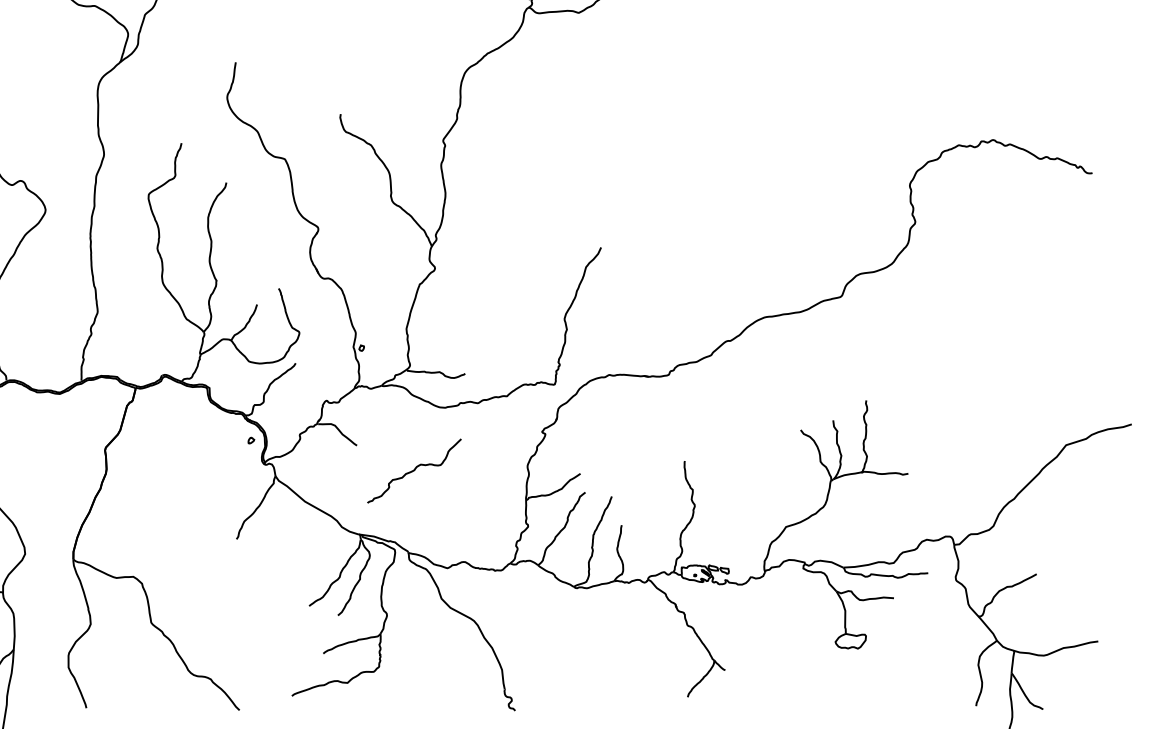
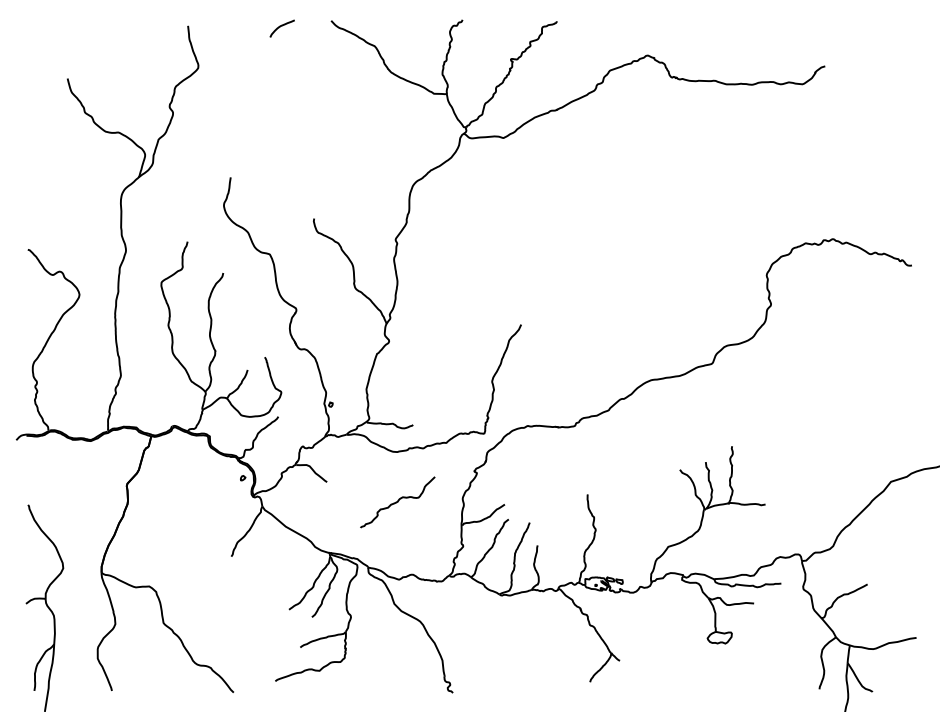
curve: (414, 471) -> (397, 502), moved

